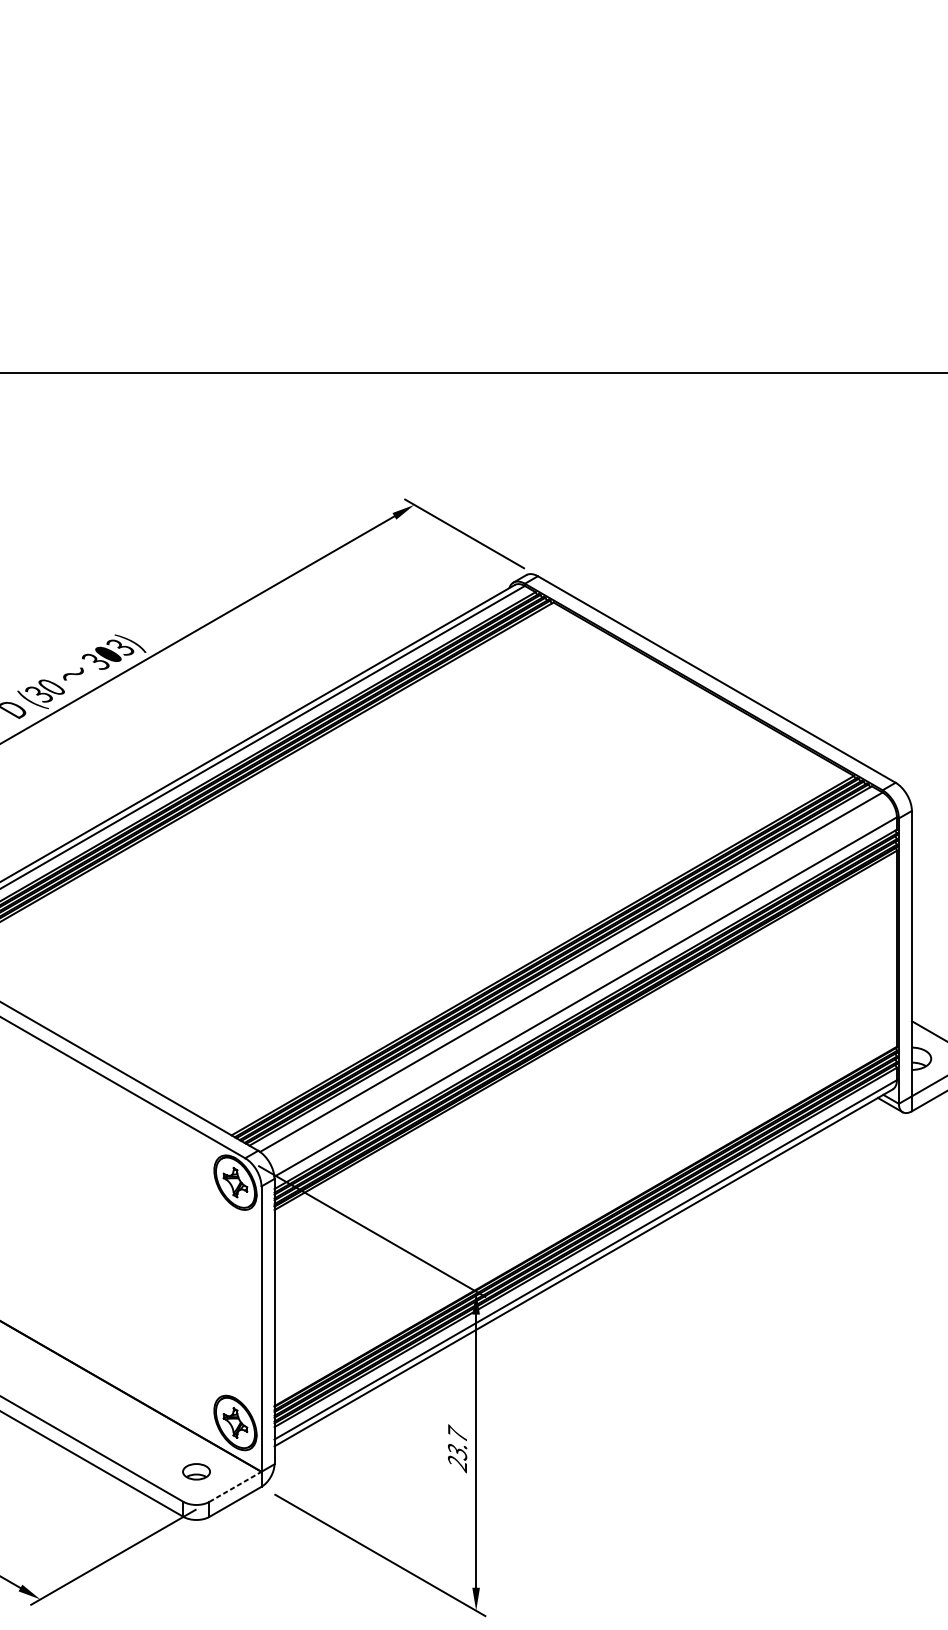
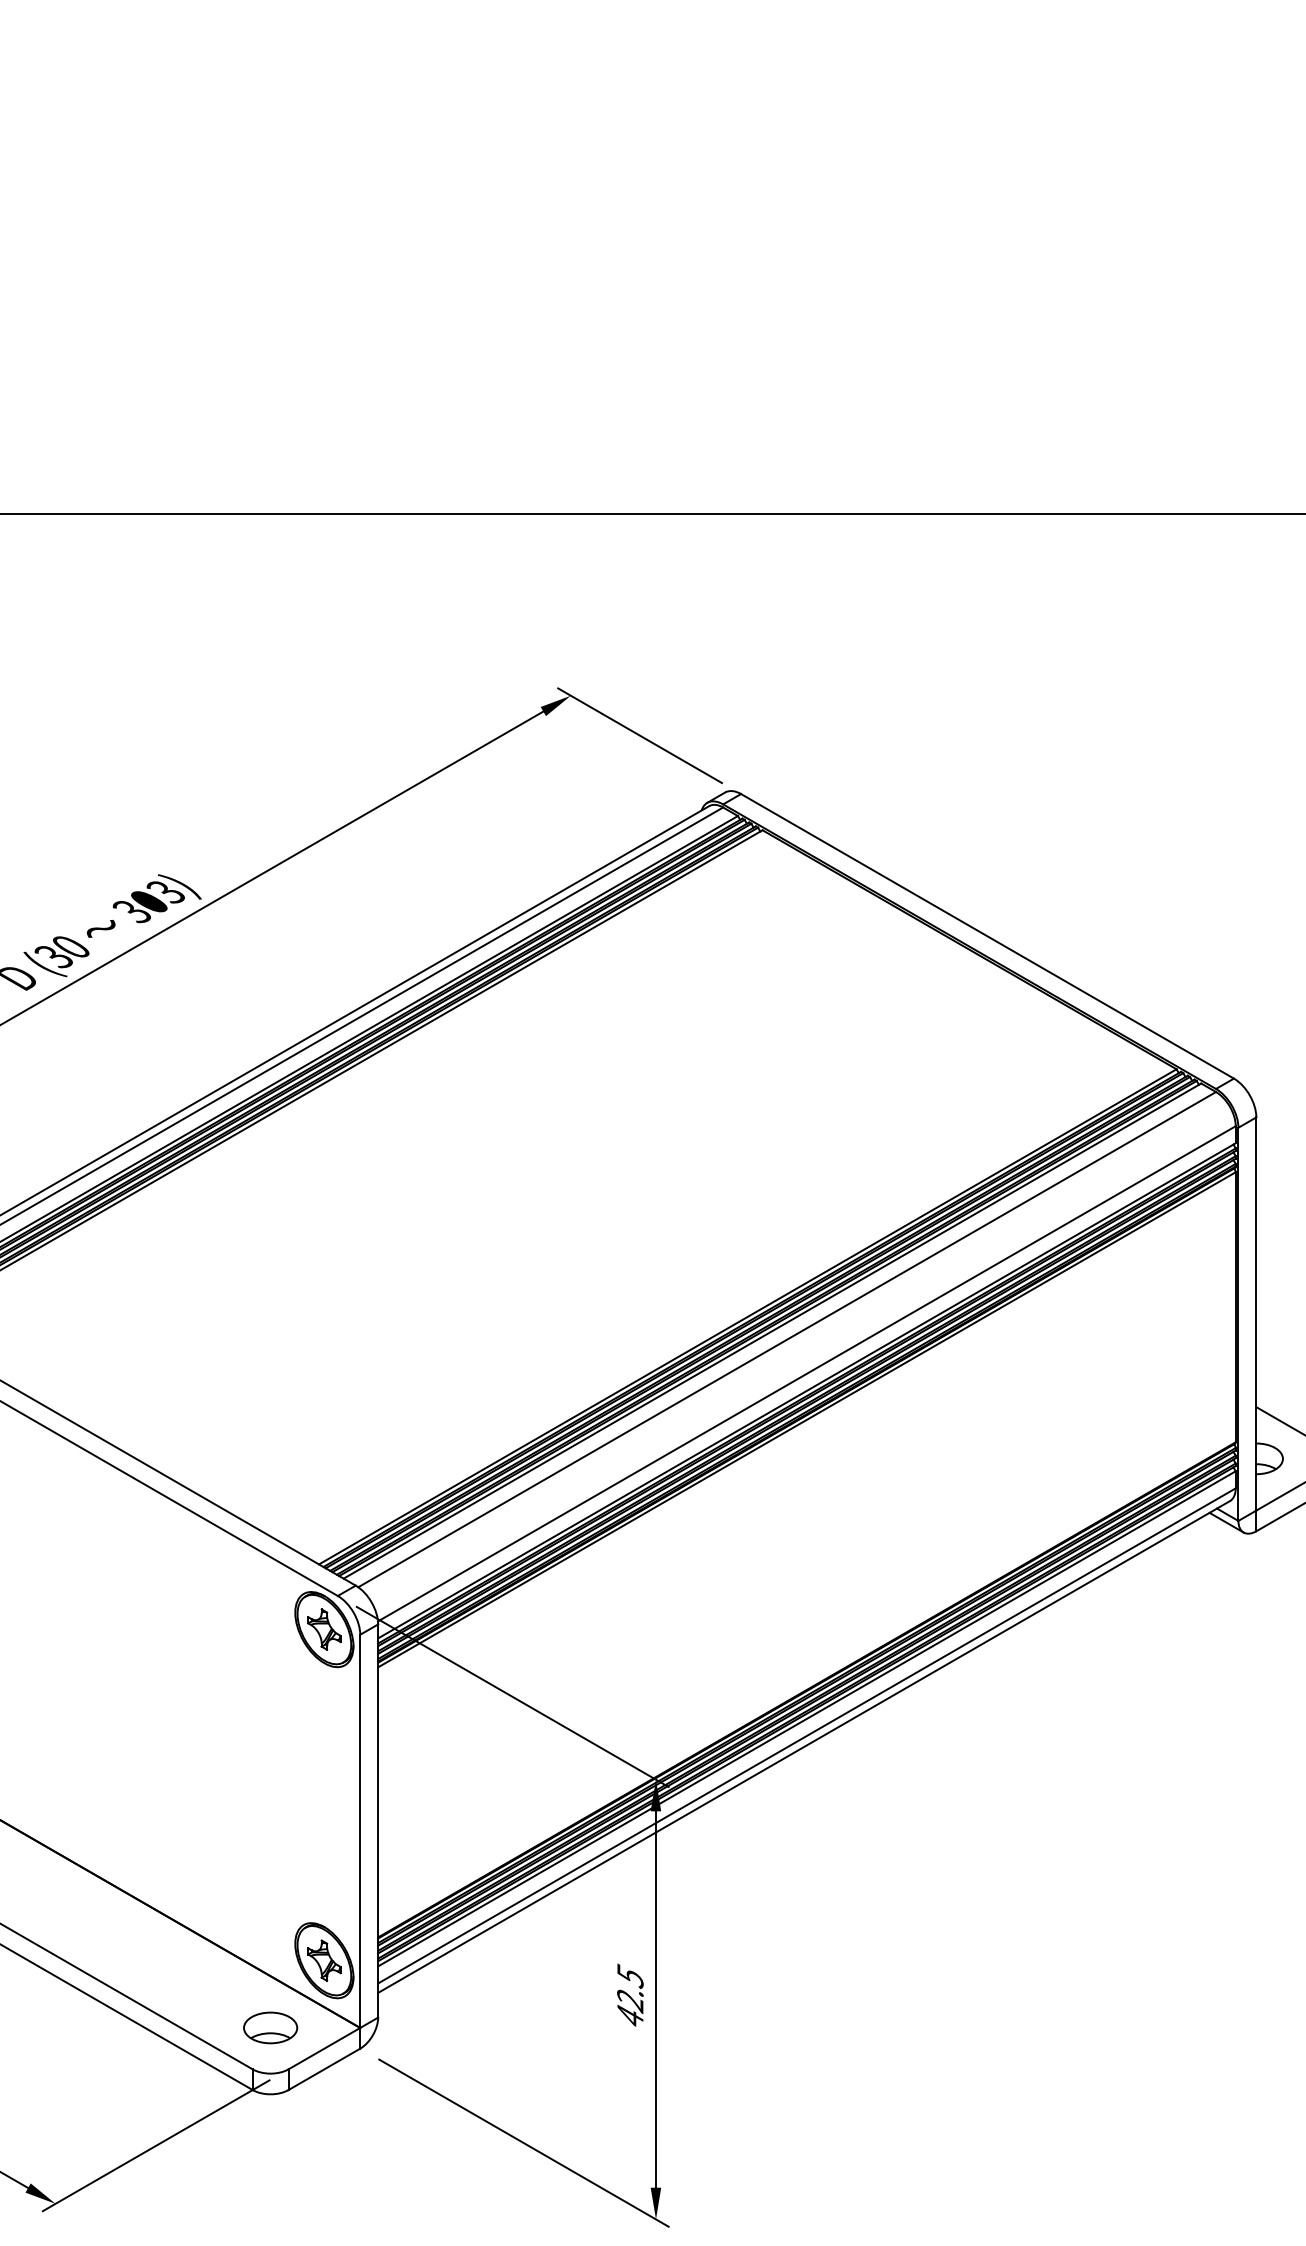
text: (457, 1448) -> (630, 1996), 23.7 -> 42.5
part: (196, 1471) -> (270, 2027), size x1.43
line: (235, 1486) -> (324, 2048), dashed -> solid

